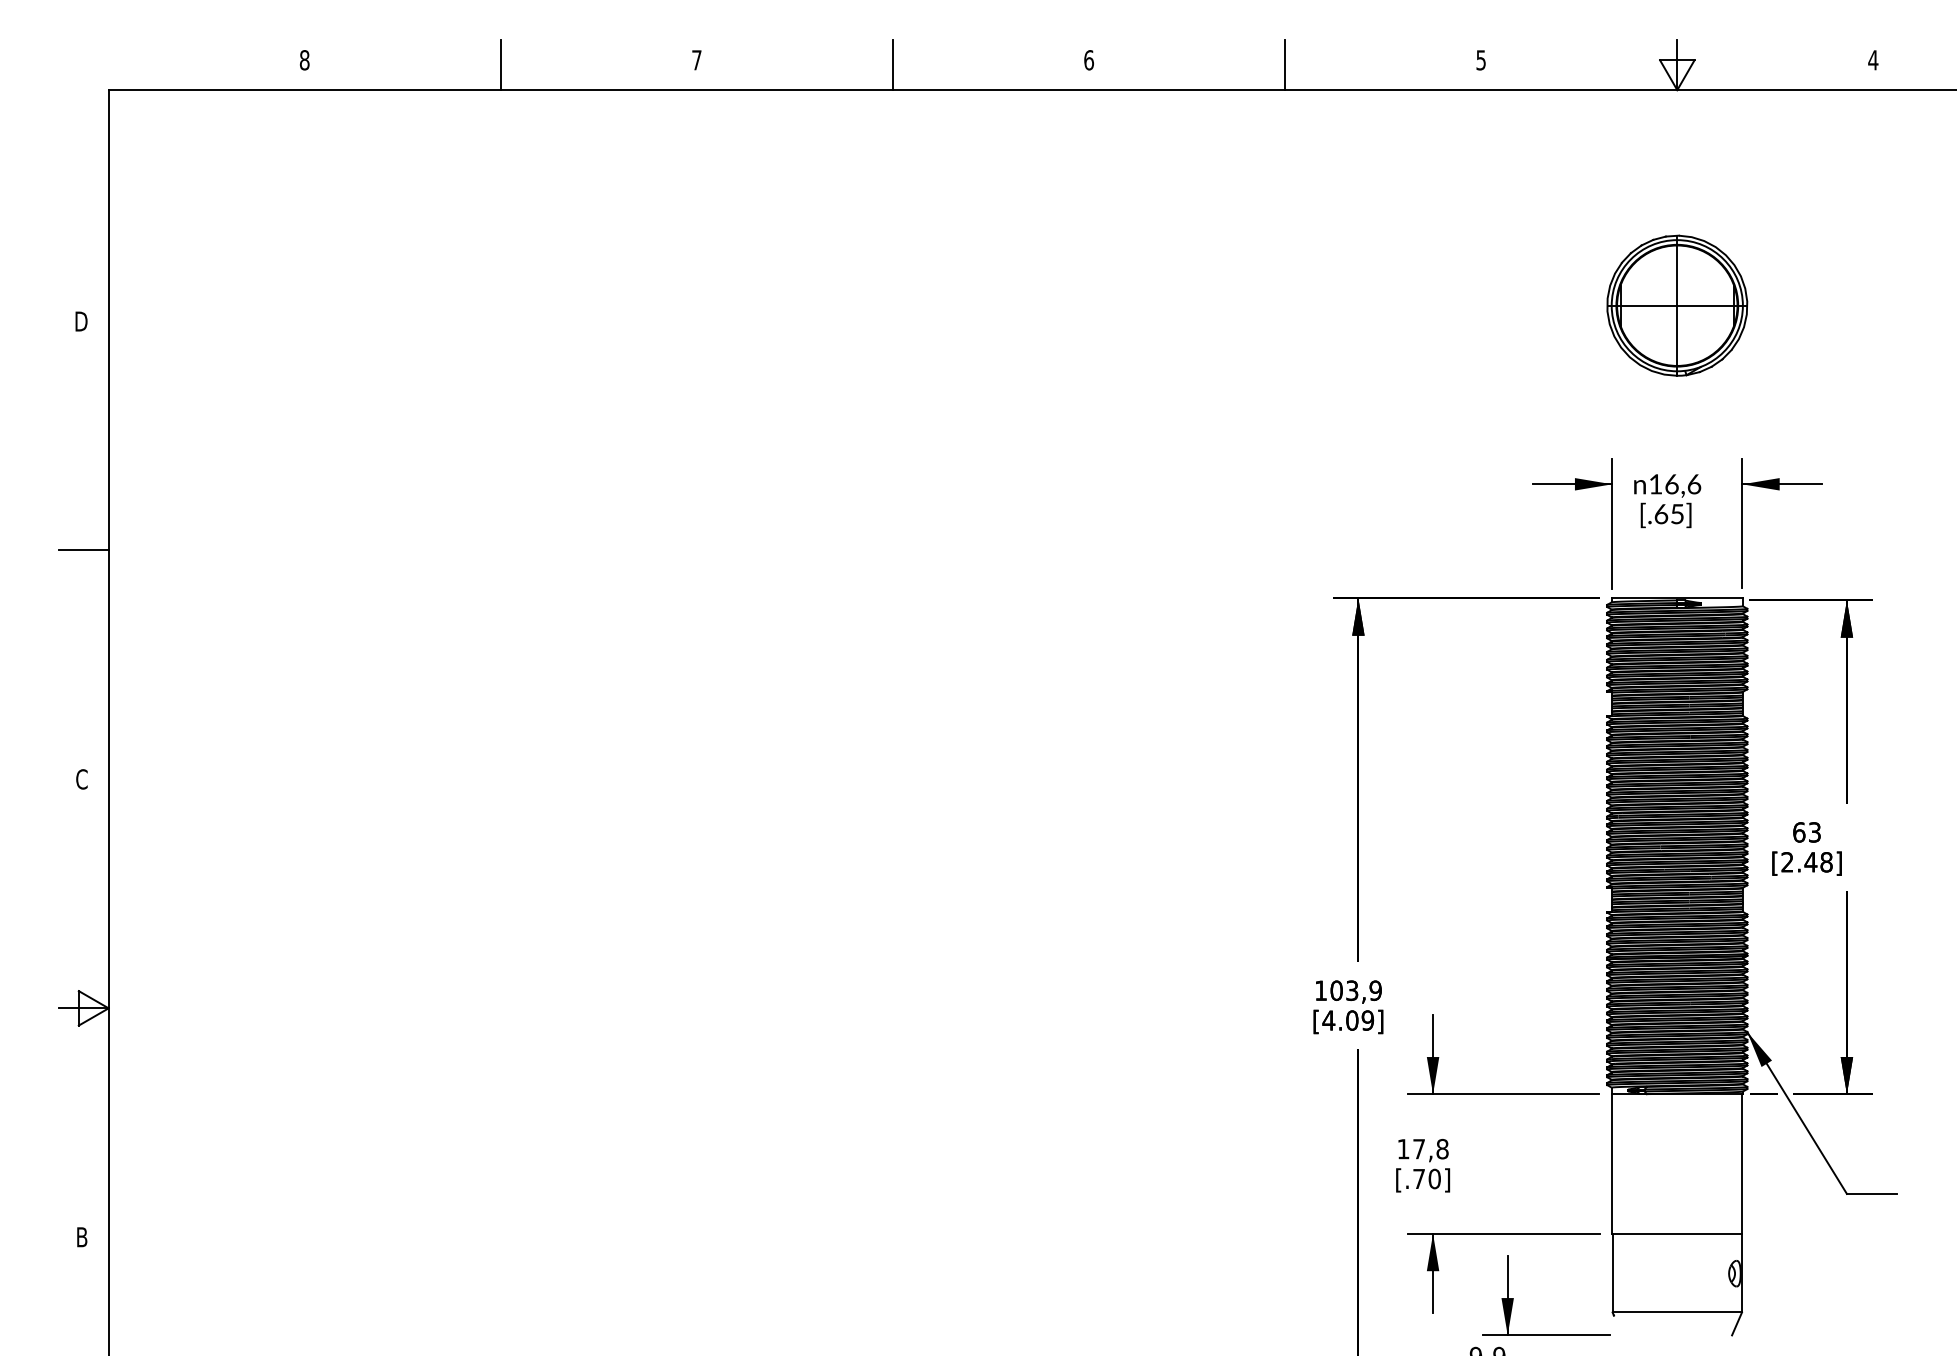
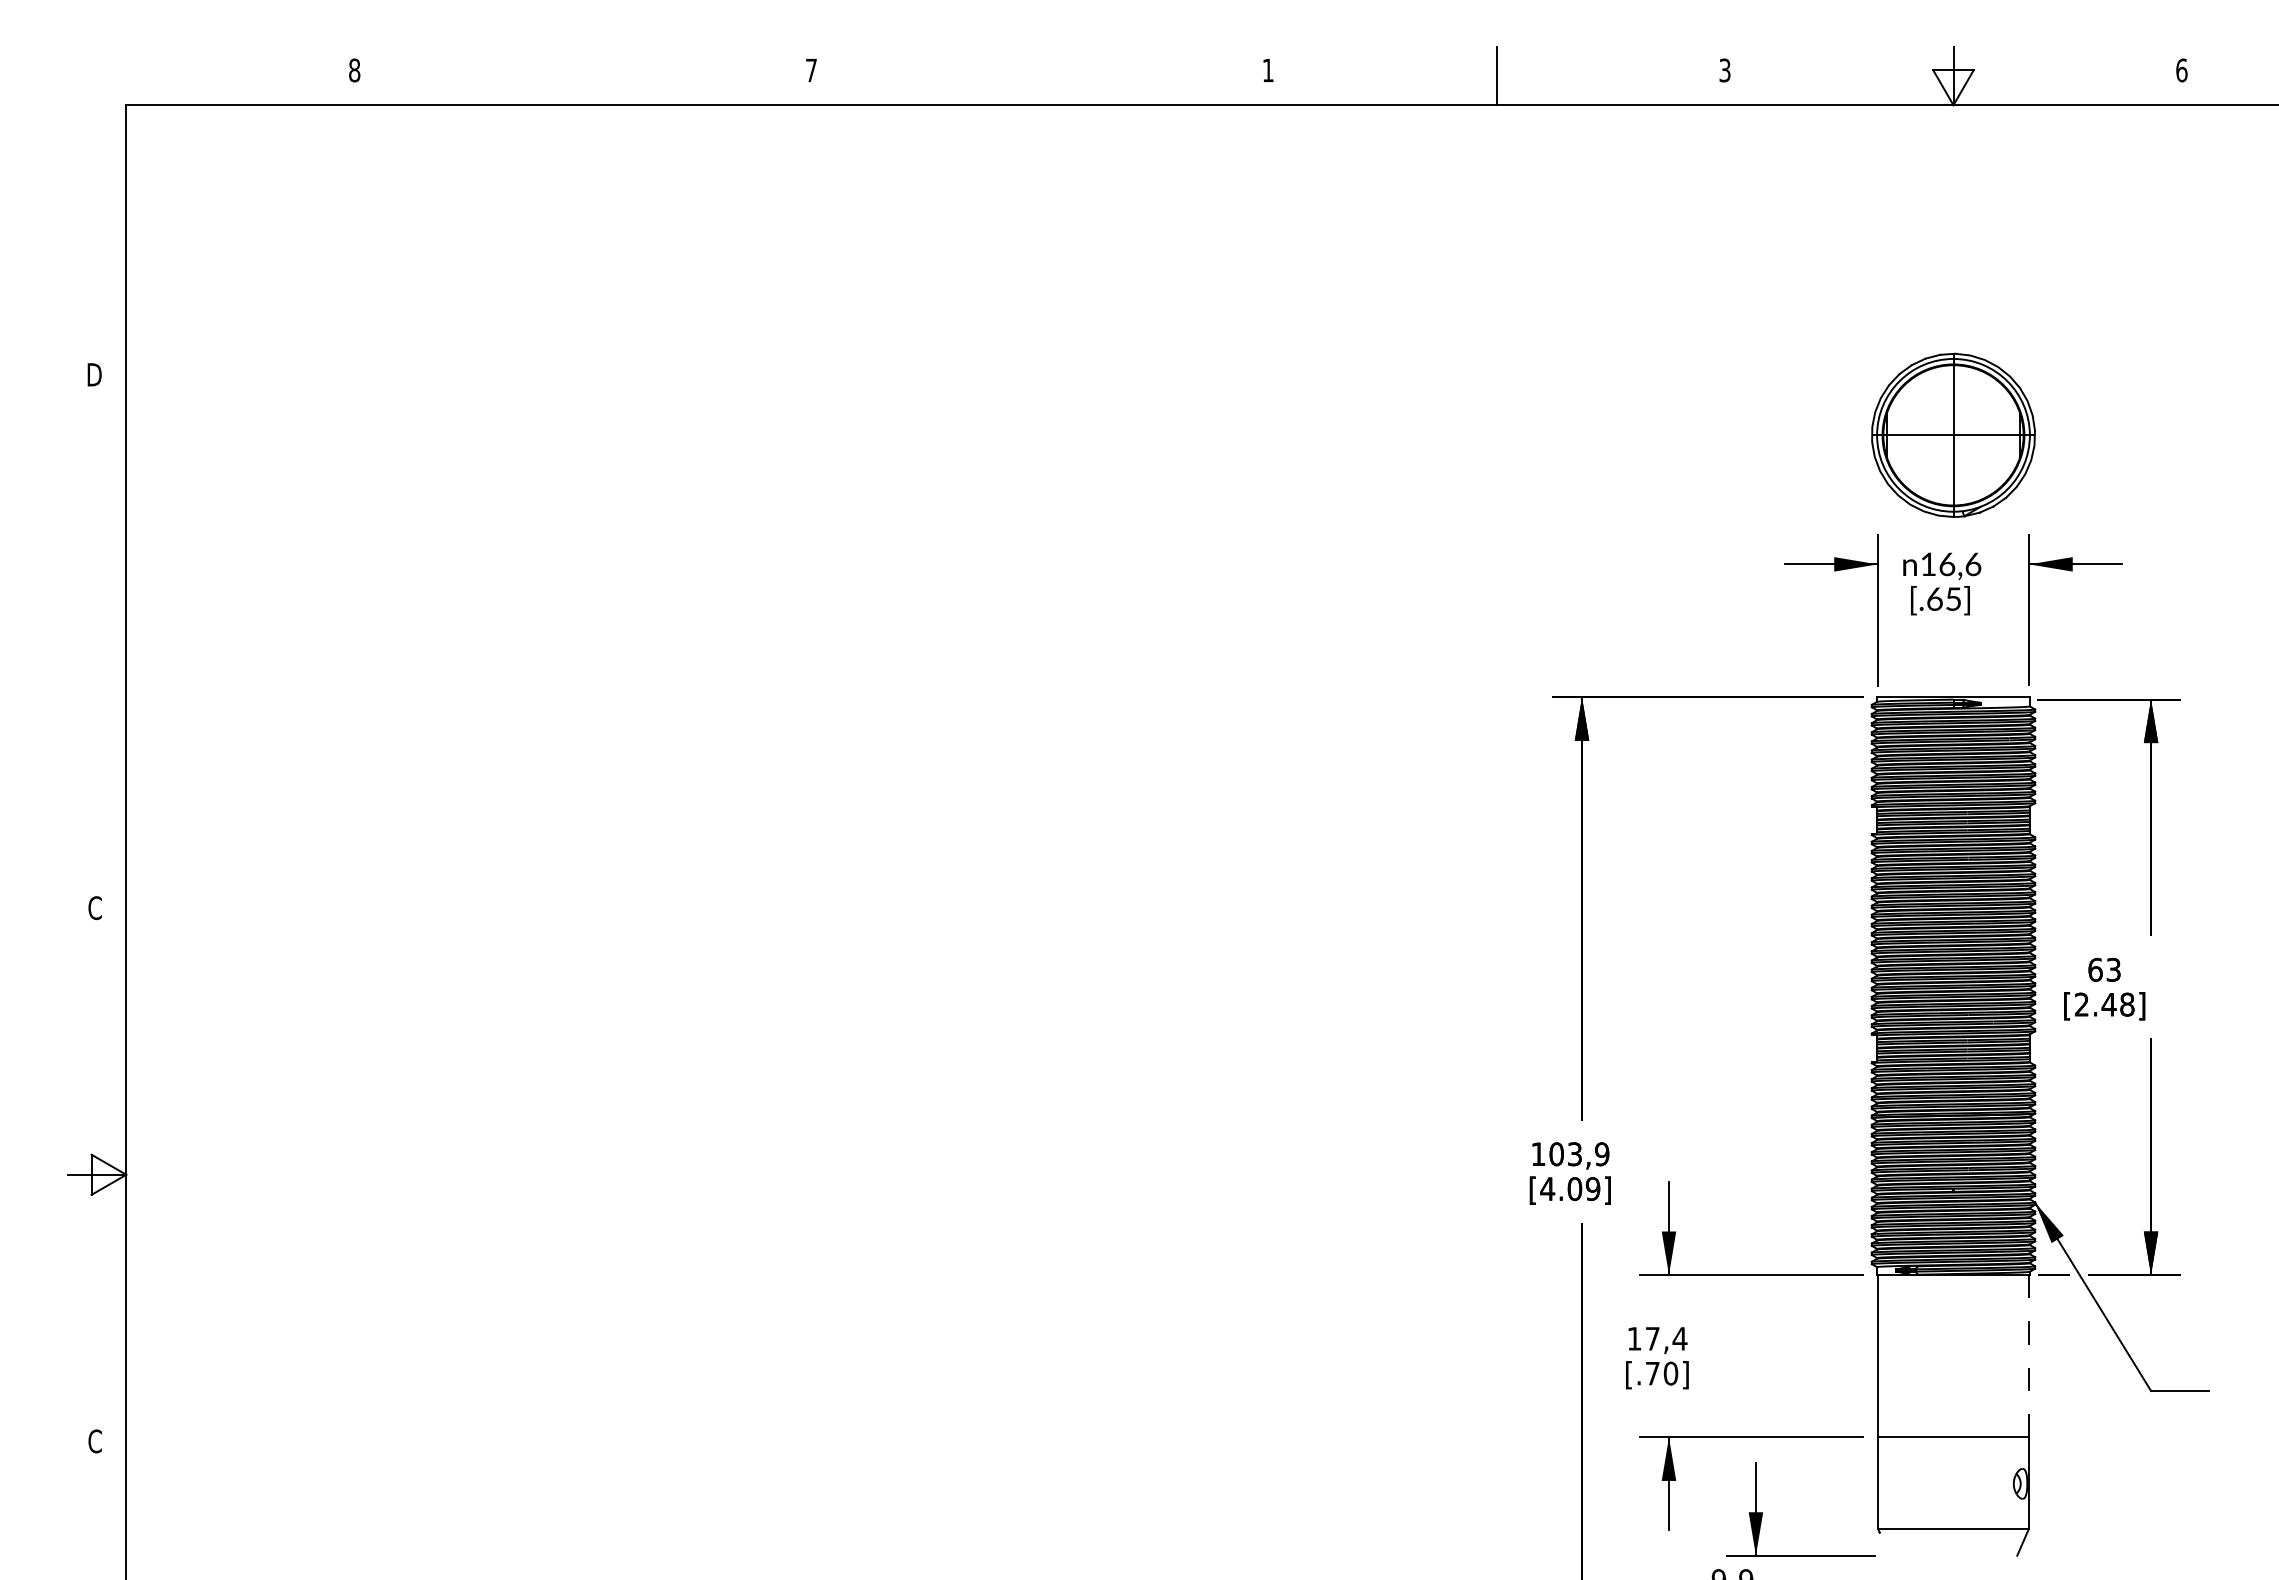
text: (1481, 59) -> (1725, 69), 5 -> 3
text: (1089, 60) -> (1268, 70), 6 -> 1
text: (1873, 60) -> (2181, 70), 4 -> 6
line: (501, 65) -> (583, 76), removed
line: (892, 65) -> (1039, 76), removed
part: (1677, 304) -> (1953, 434), moved
line: (83, 550) -> (97, 641), removed
text: (1442, 1148) -> (1679, 1338), 17,8 -> 17,4
line: (1742, 1164) -> (2029, 1356), solid -> dashed
text: (81, 1237) -> (94, 1441), B -> C

